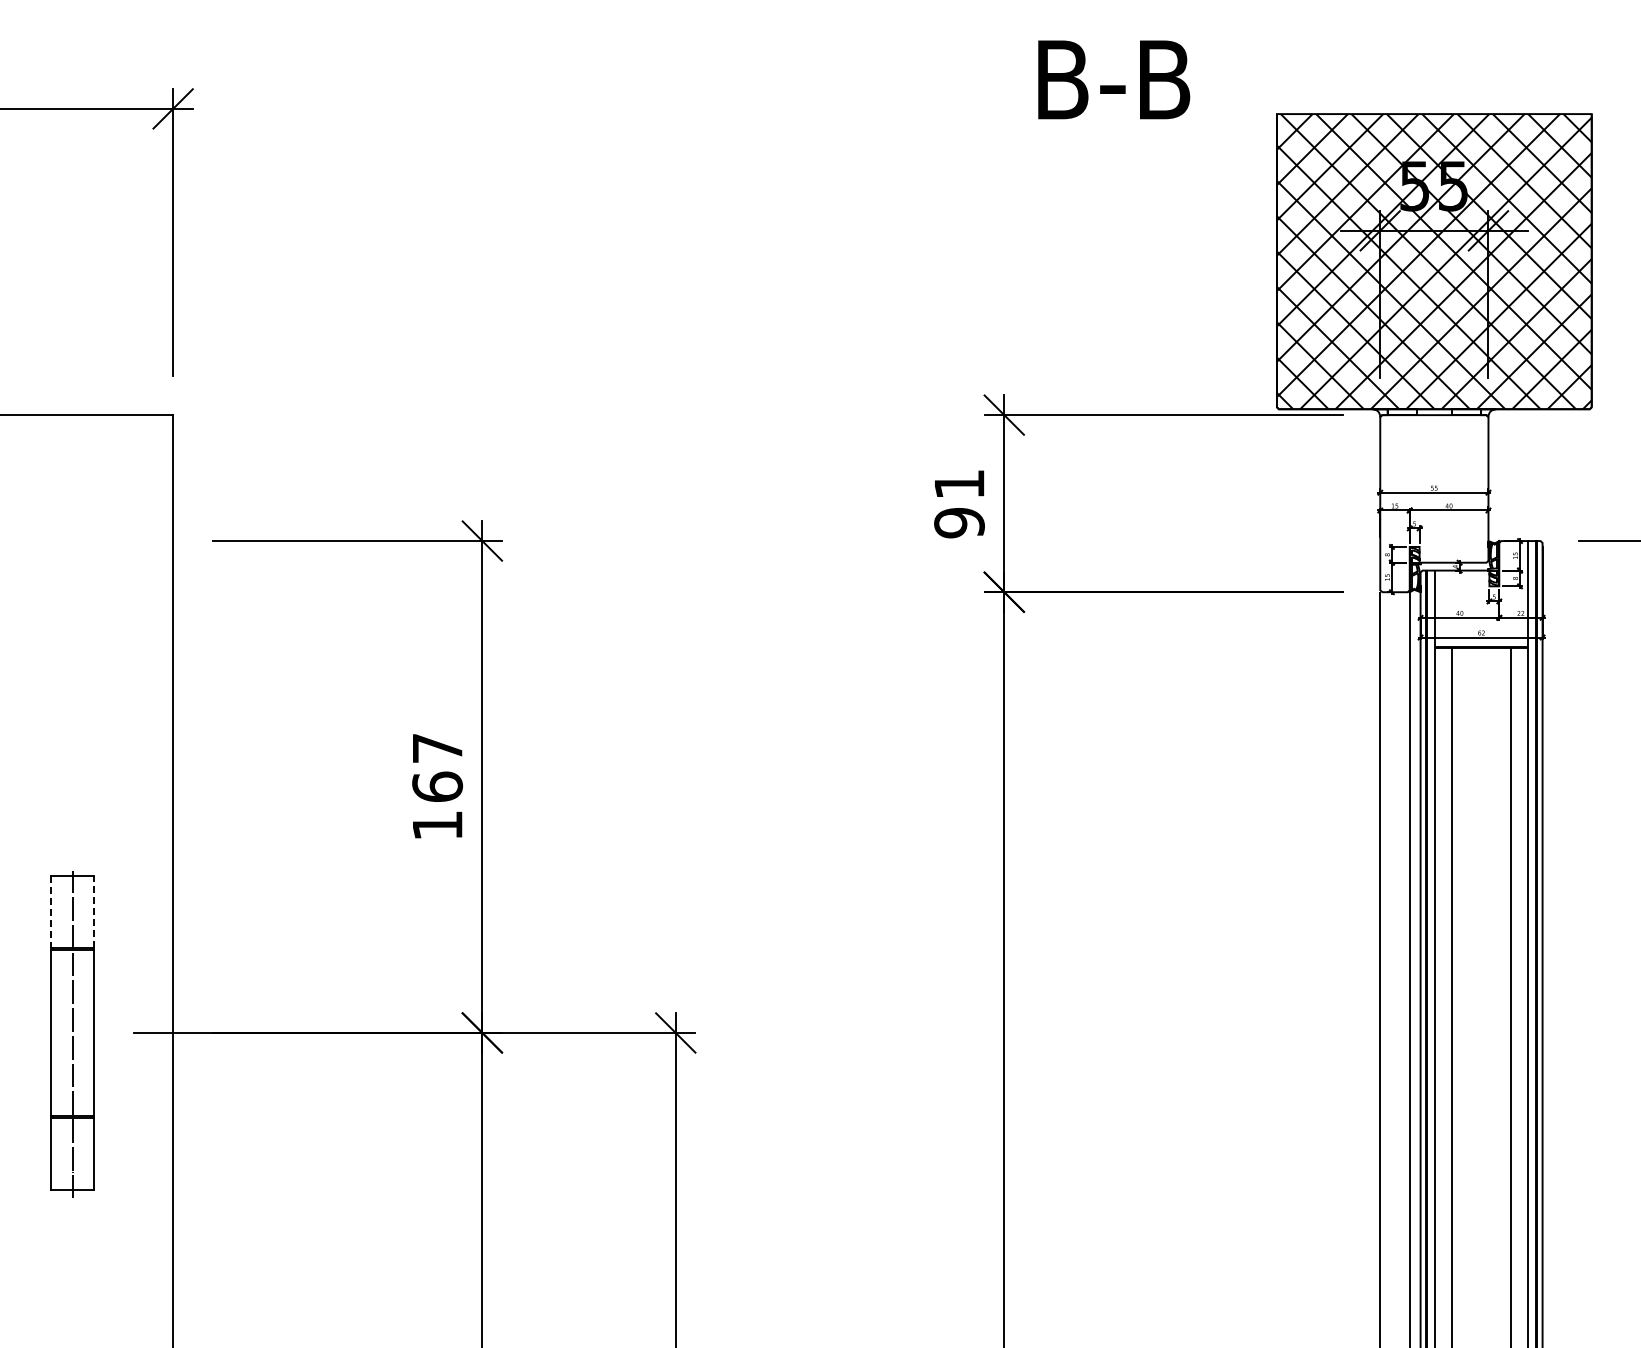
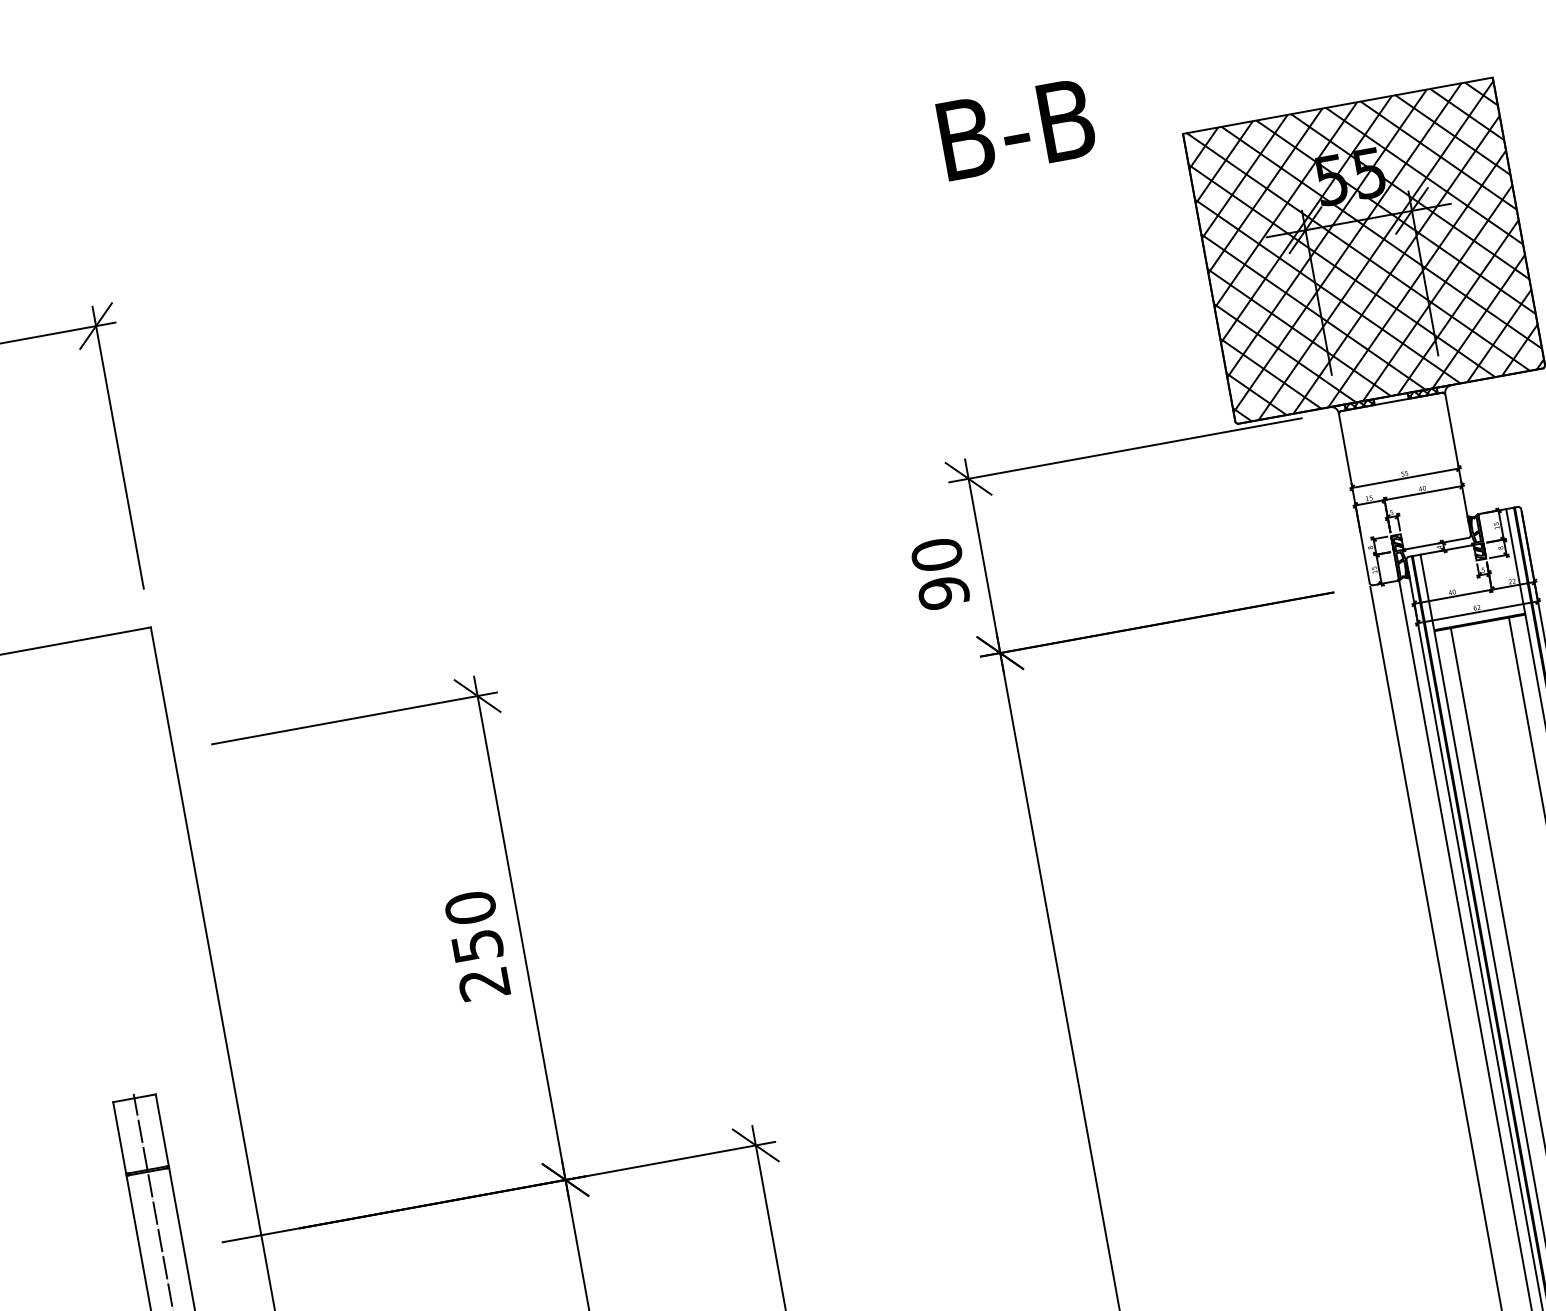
hatch: (1402, 412) -> (1359, 405), added
hatch: (1466, 412) -> (1422, 393), added
text: (959, 484) -> (936, 555), 91 -> 90
text: (437, 786) -> (477, 945), 167 -> 250
line: (94, 911) -> (162, 1129), dashed -> solid
line: (51, 912) -> (120, 1138), dashed -> solid

